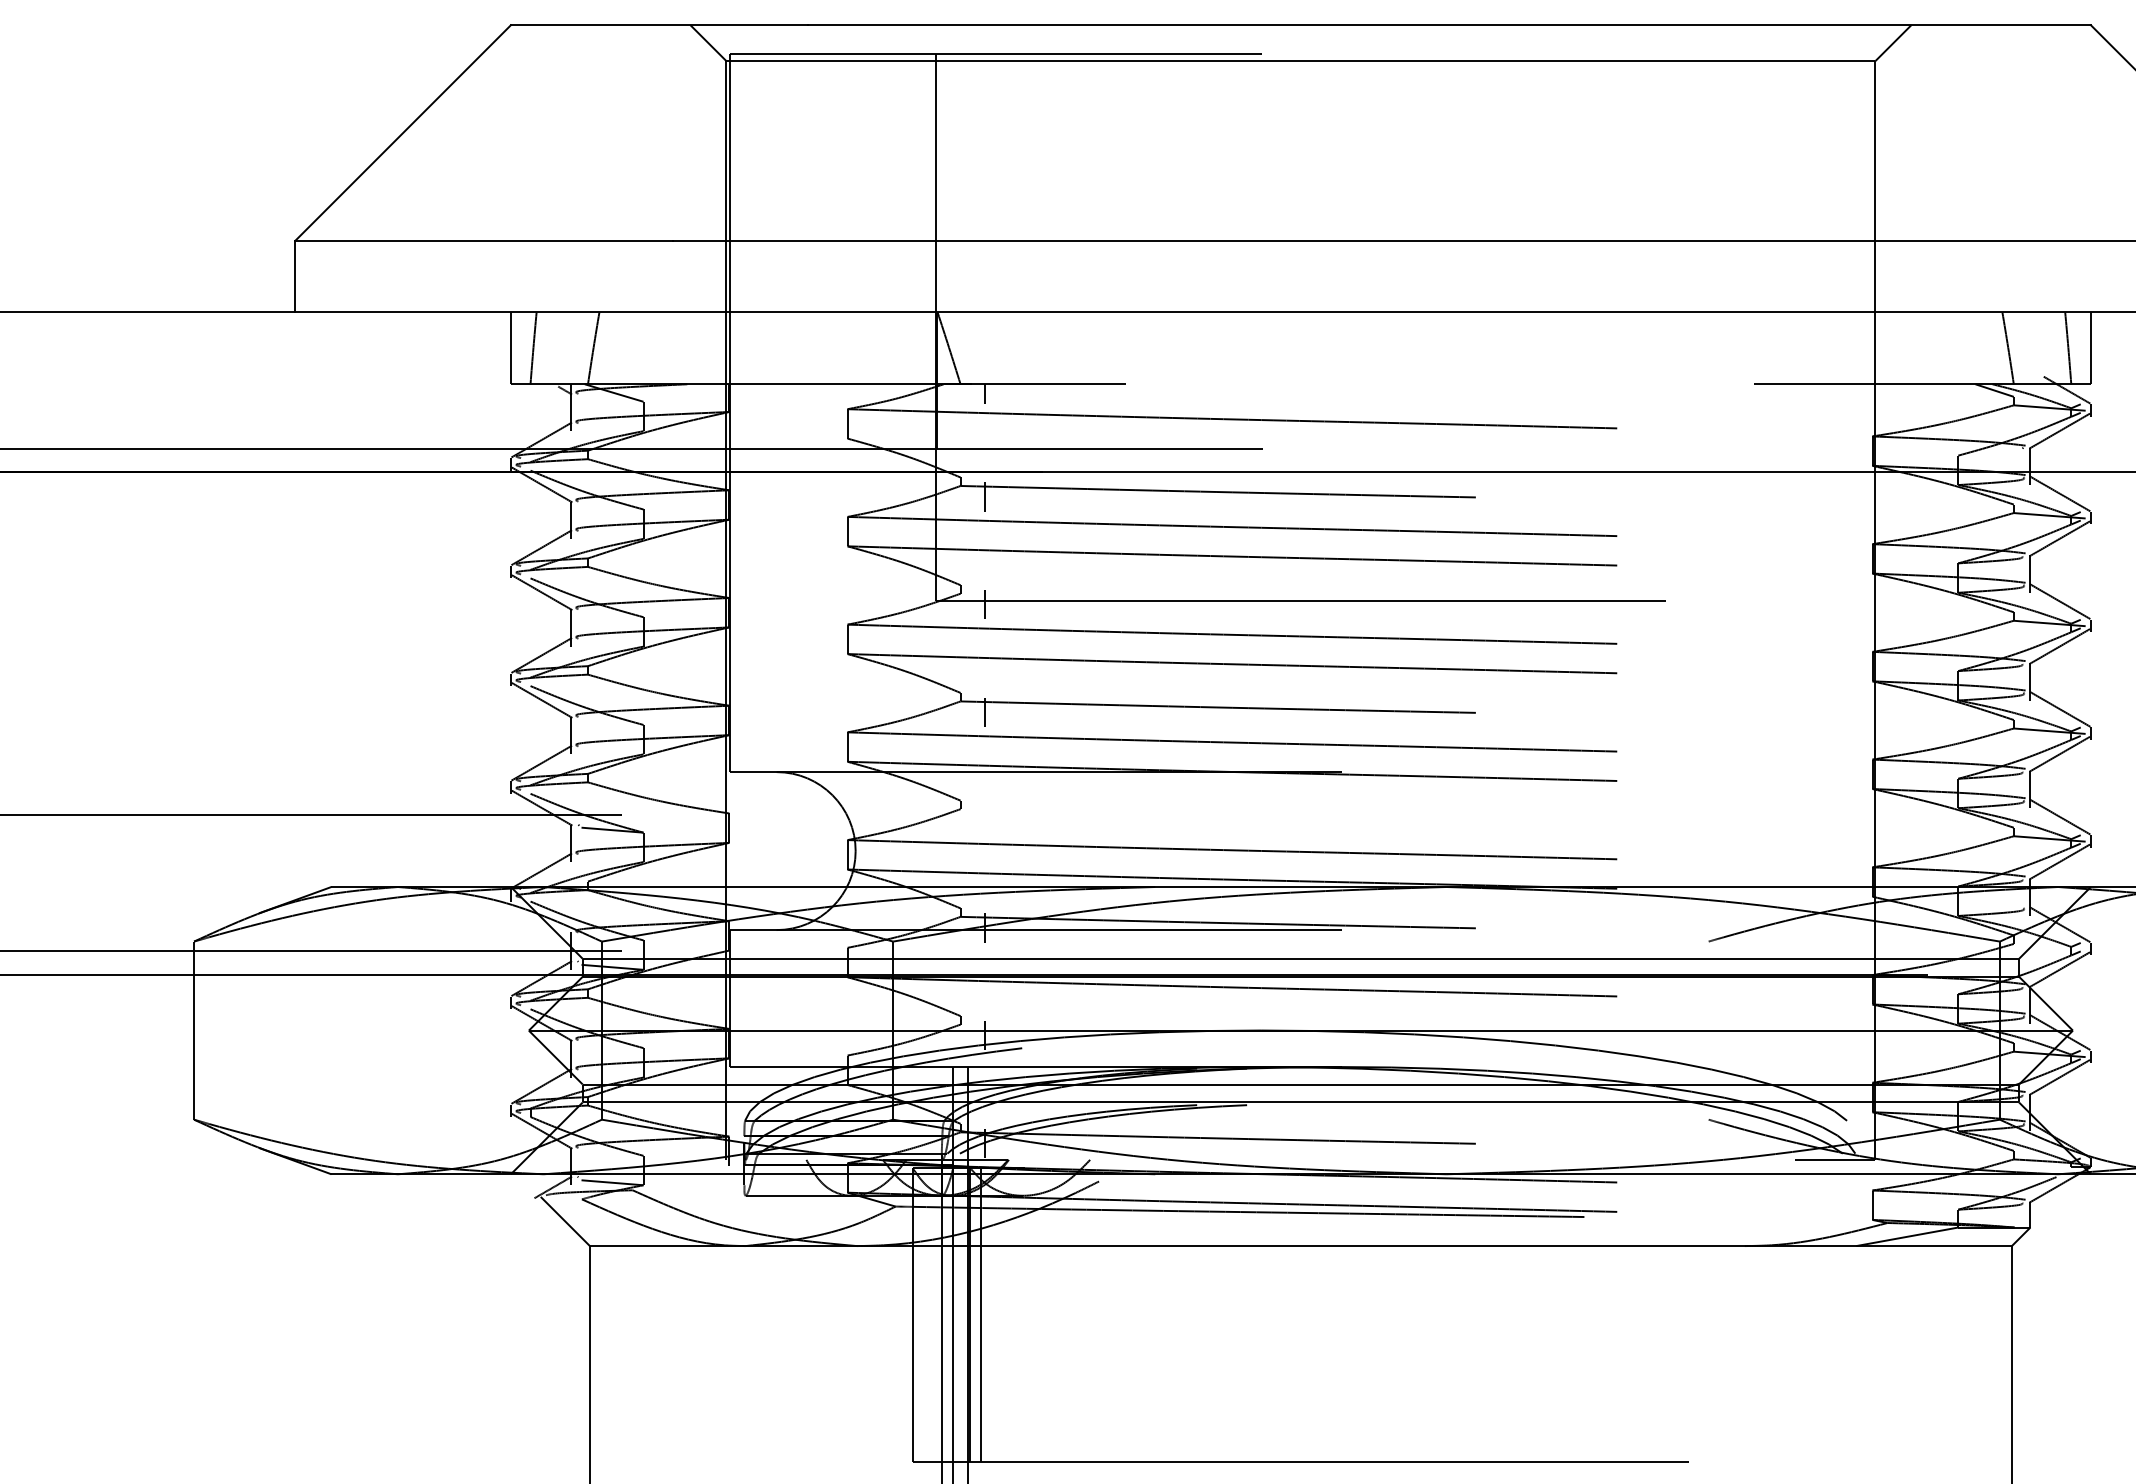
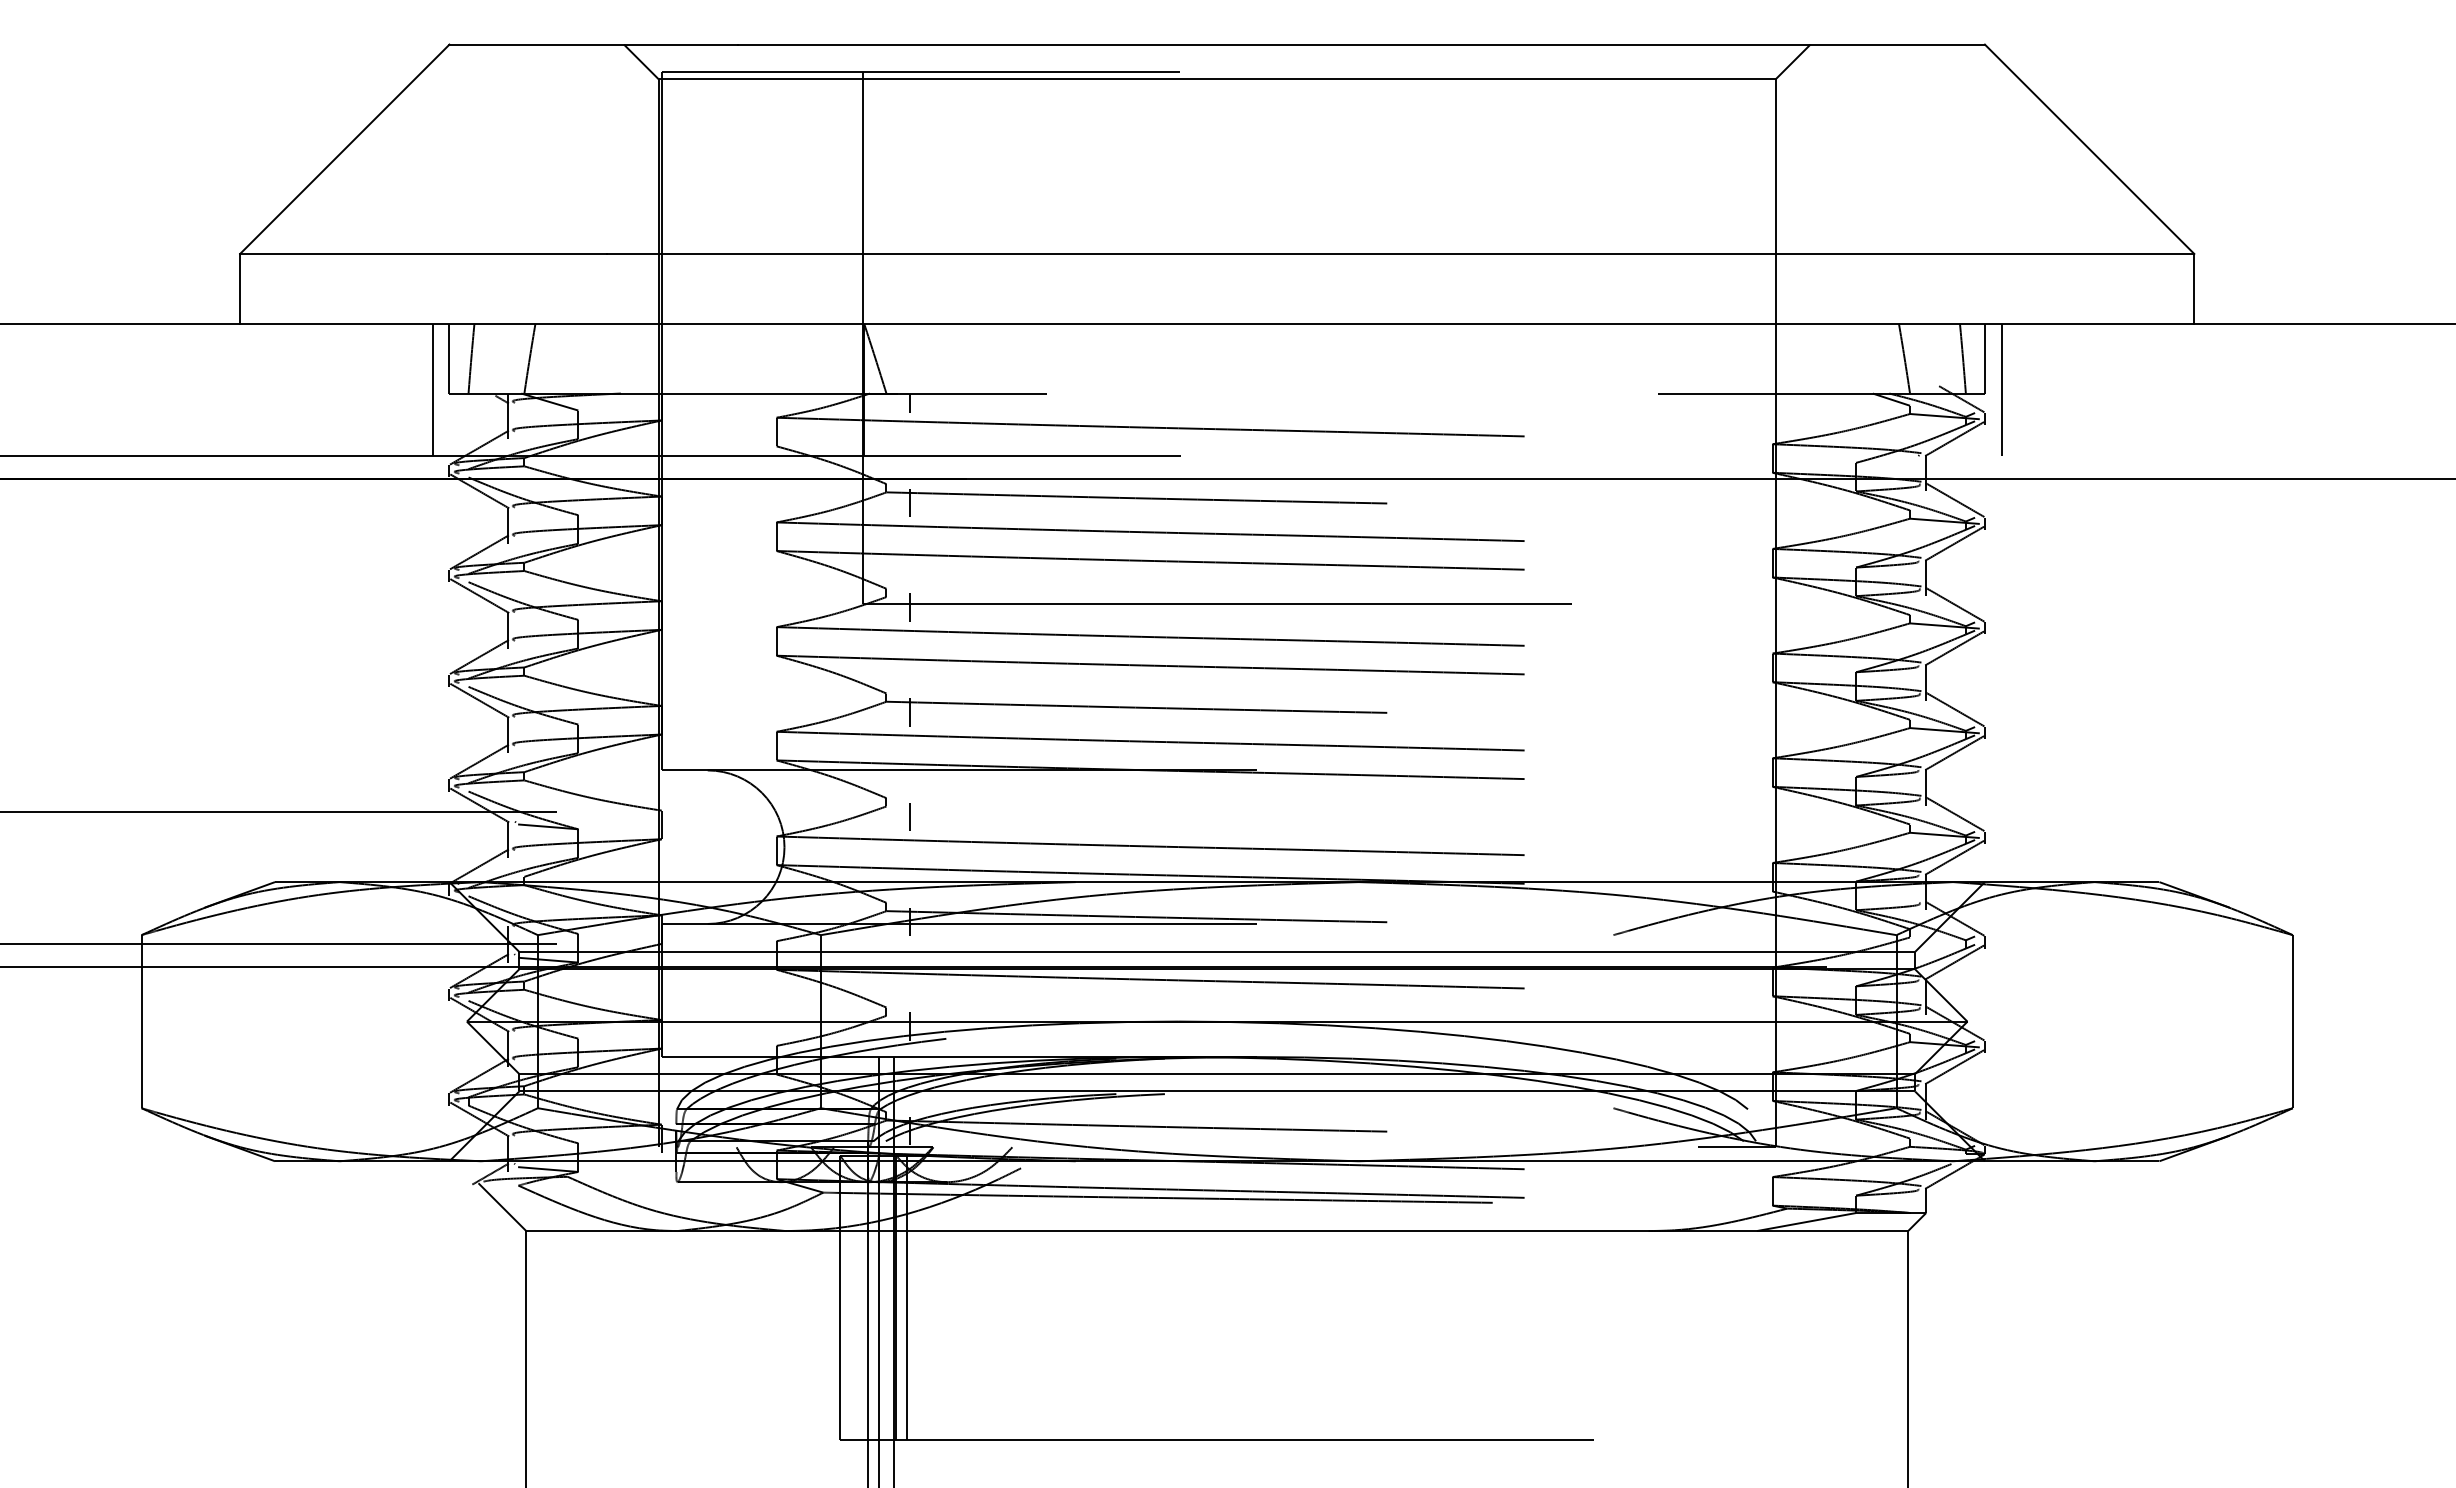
line: (493, 380) -> (432, 389), added
line: (2107, 380) -> (2001, 389), added
line: (984, 819) -> (909, 816), added

